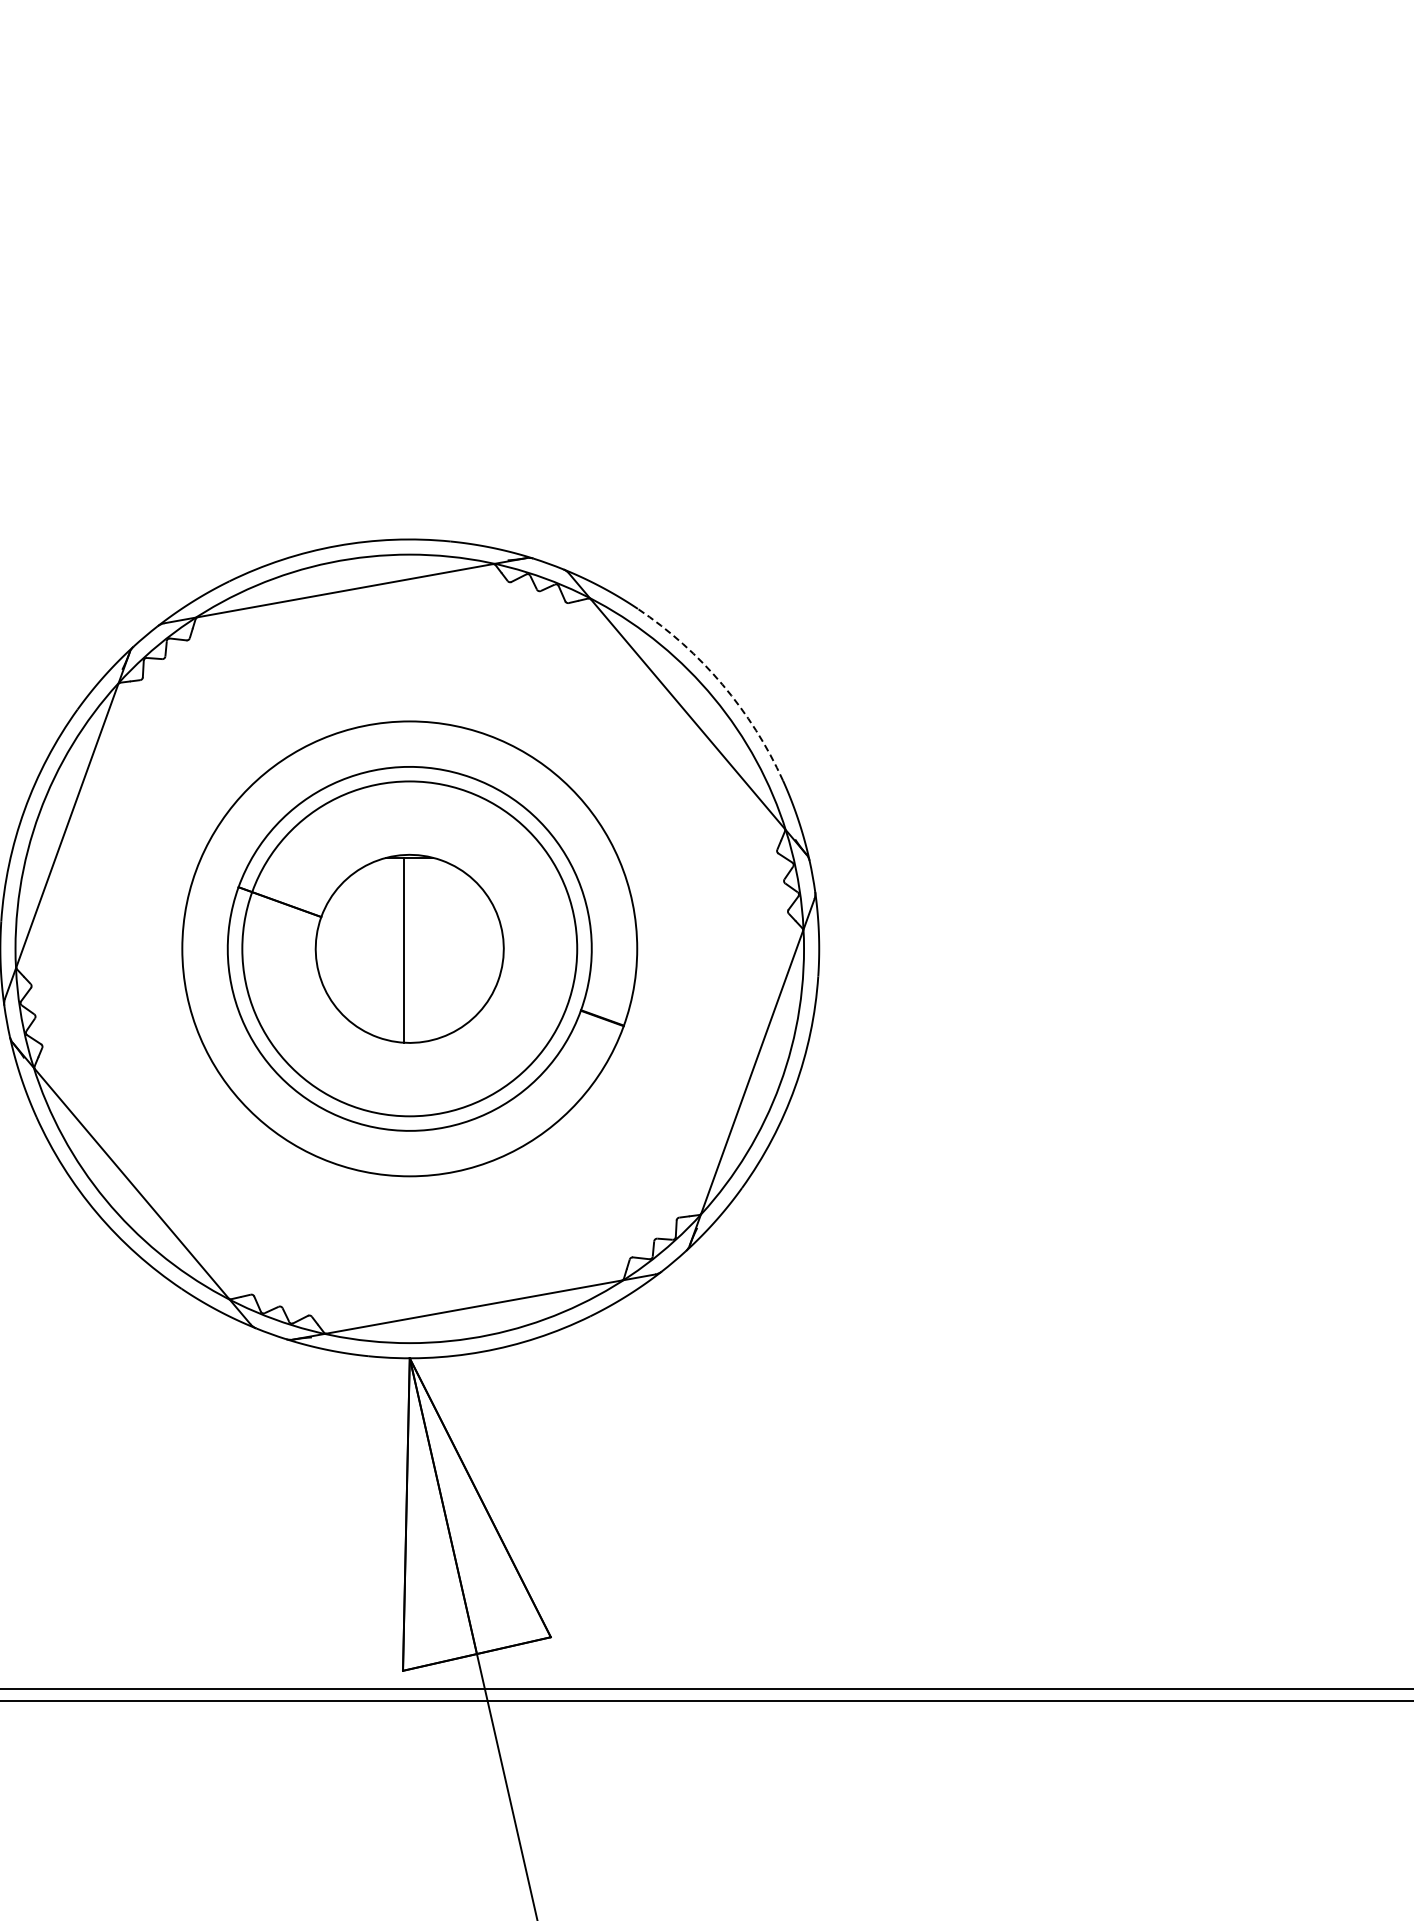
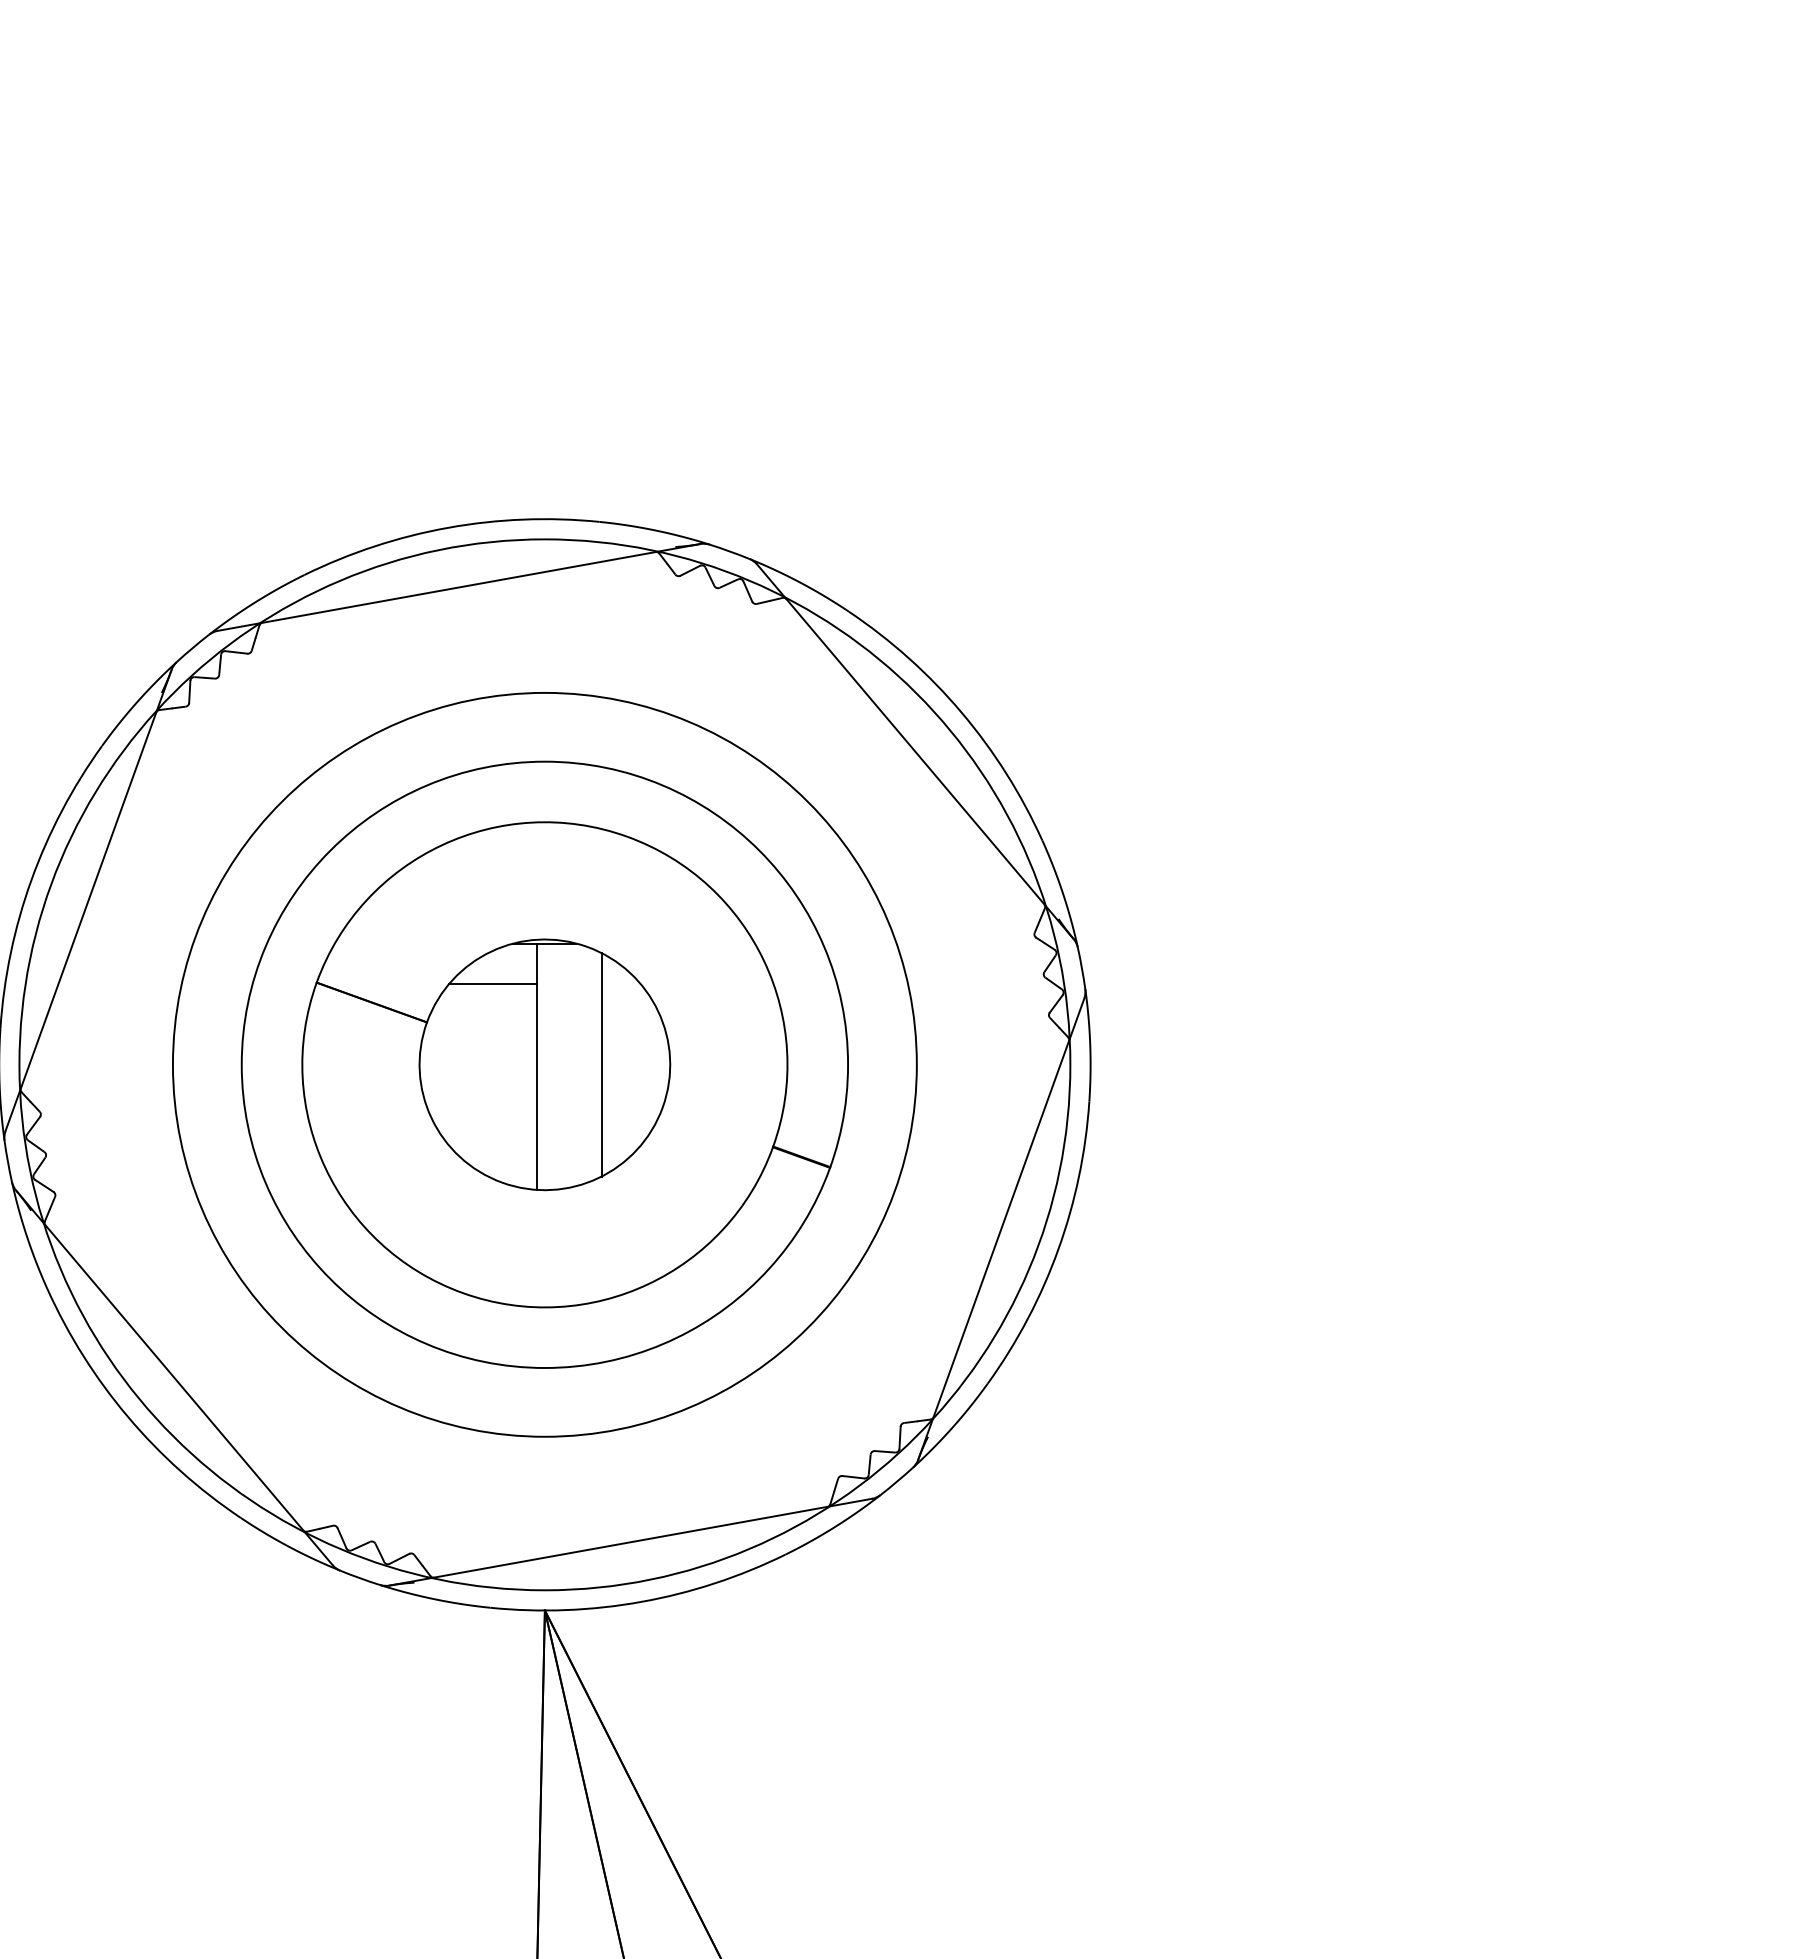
arc: (722, 684) -> (961, 712), dashed -> solid
line: (370, 888) -> (492, 984), added
circle: (409, 948) -> (544, 1064), size x1.67
line: (452, 948) -> (601, 1064), added

